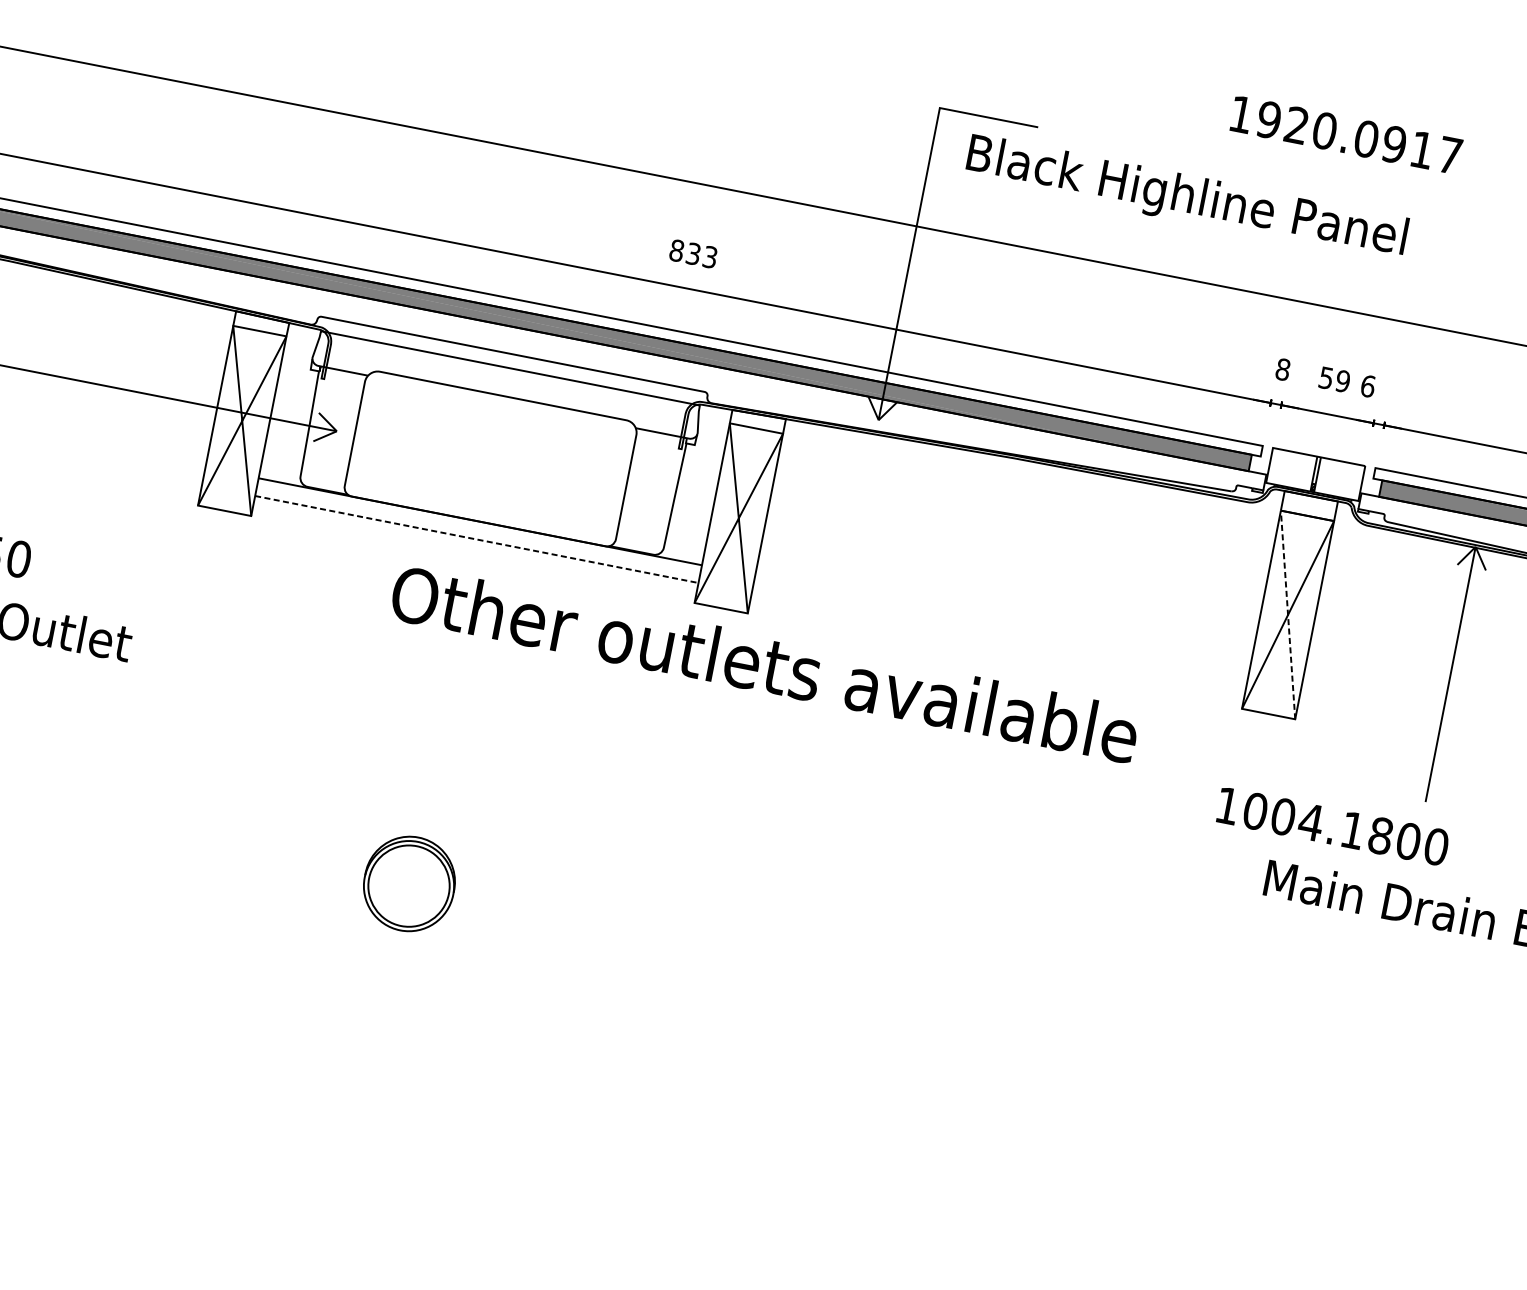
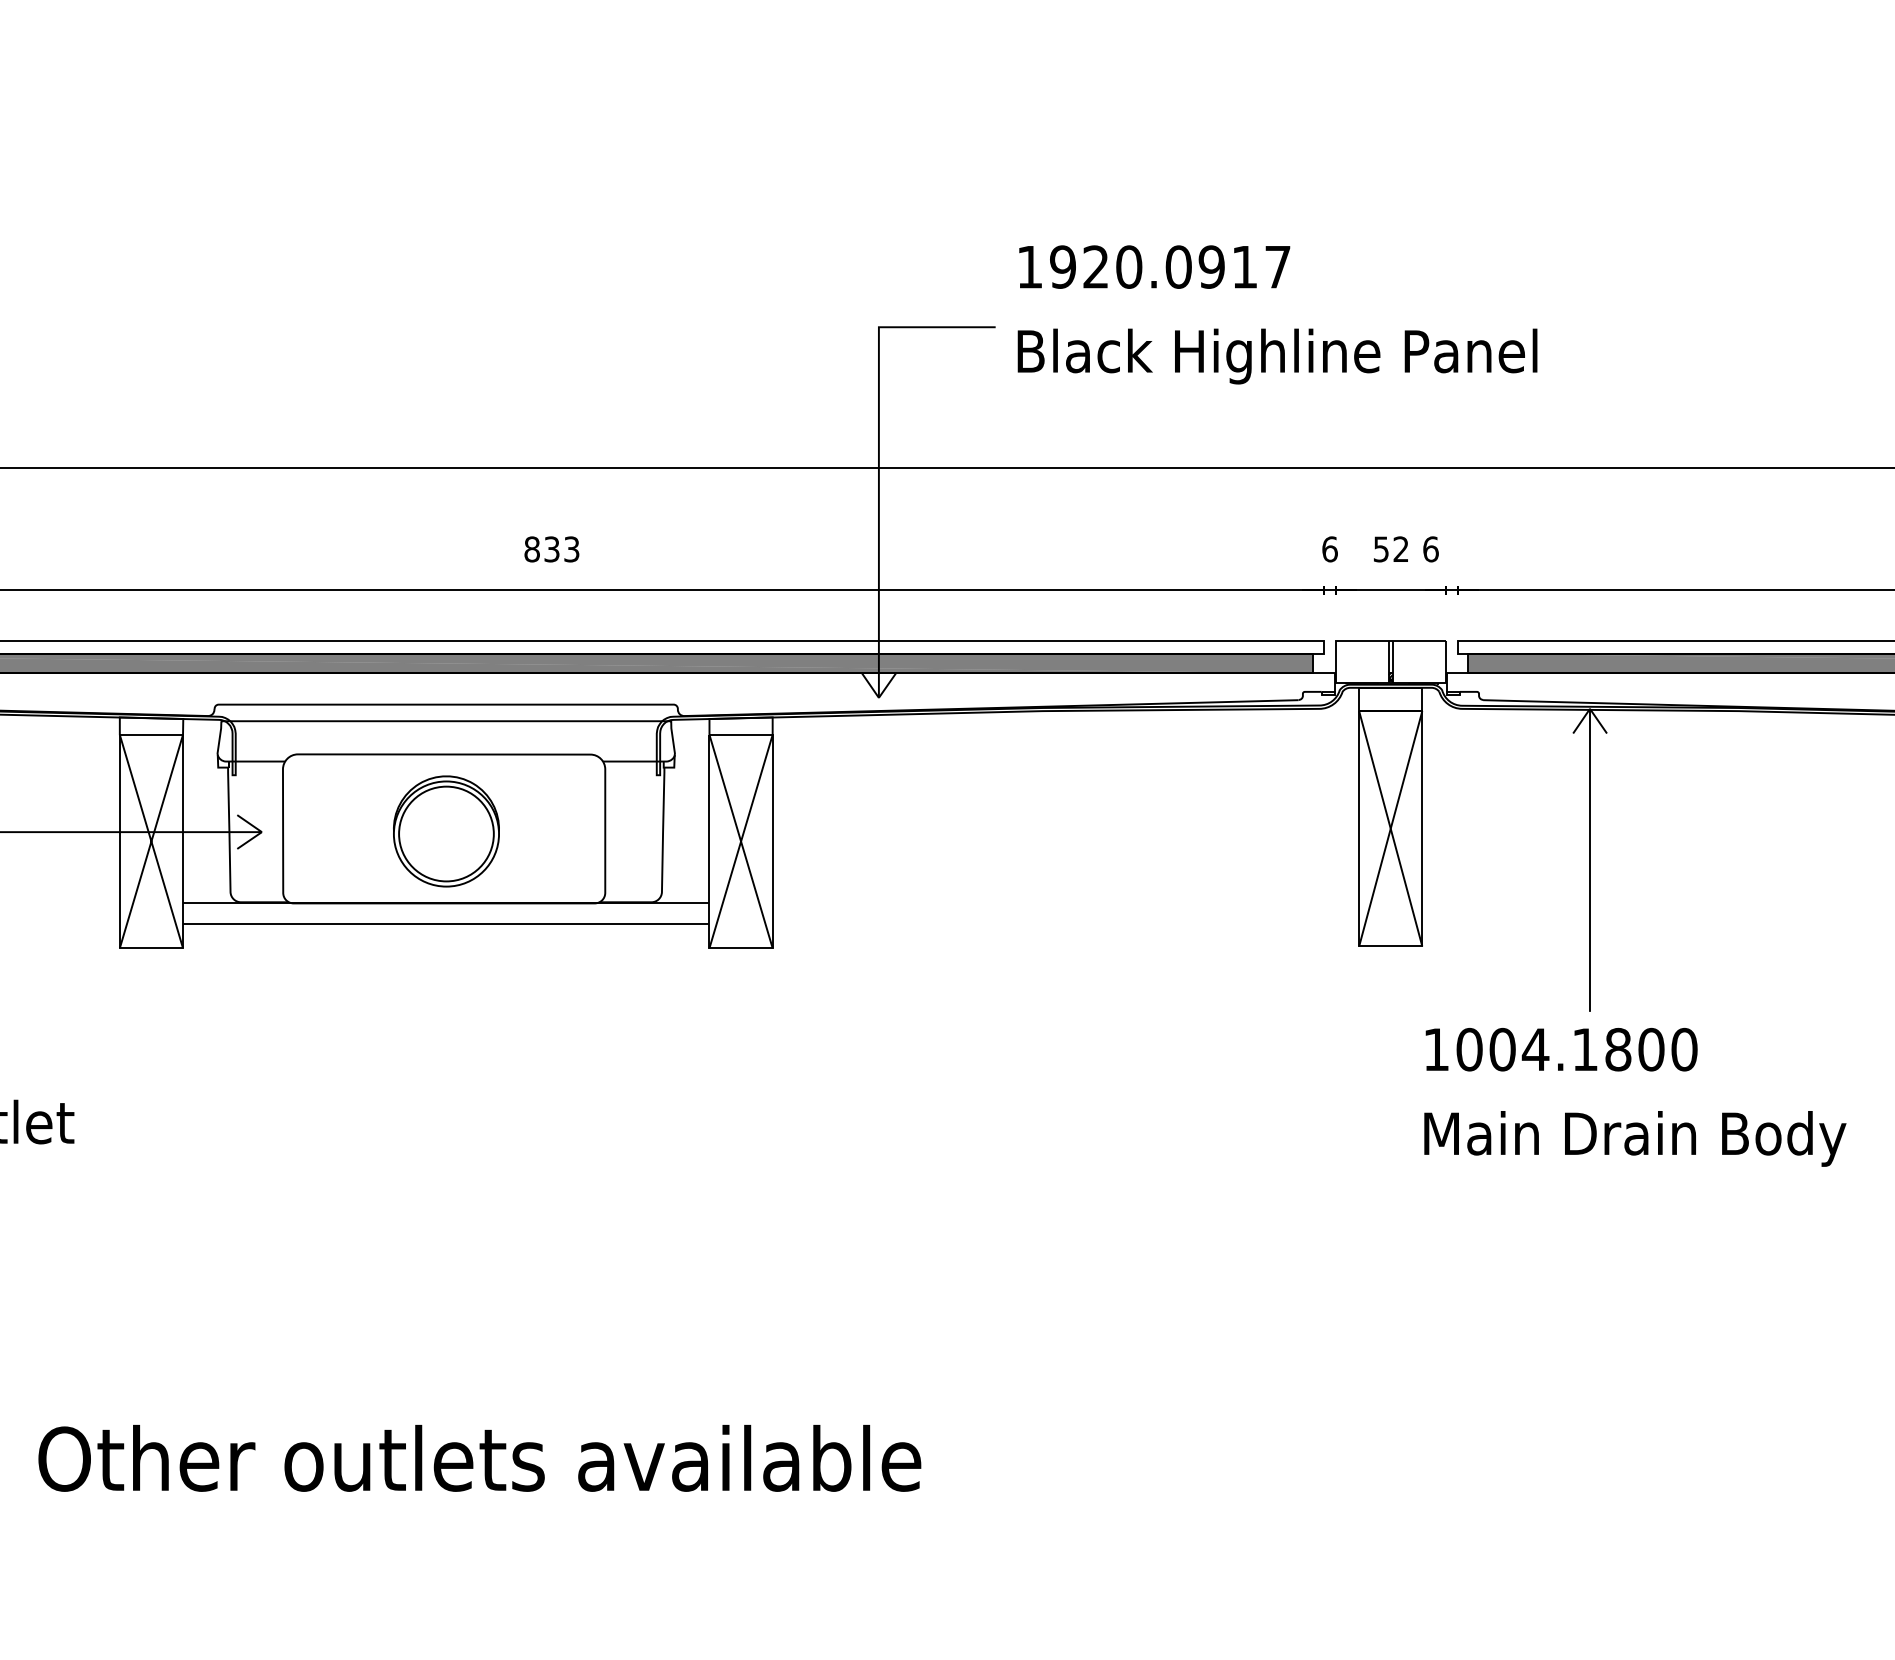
text: (1346, 134) -> (1154, 266), moved
text: (1186, 198) -> (1277, 356), moved
text: (693, 254) -> (551, 549), moved
text: (1282, 369) -> (1329, 549), 8 -> 6
text: (1342, 381) -> (1400, 549), 59 -> 52
line: (477, 539) -> (446, 924), dashed -> solid
line: (1287, 614) -> (1390, 828), dashed -> solid
text: (764, 664) -> (479, 1458), moved
text: (1332, 826) -> (1561, 1049), moved
part: (409, 884) -> (446, 831), moved

